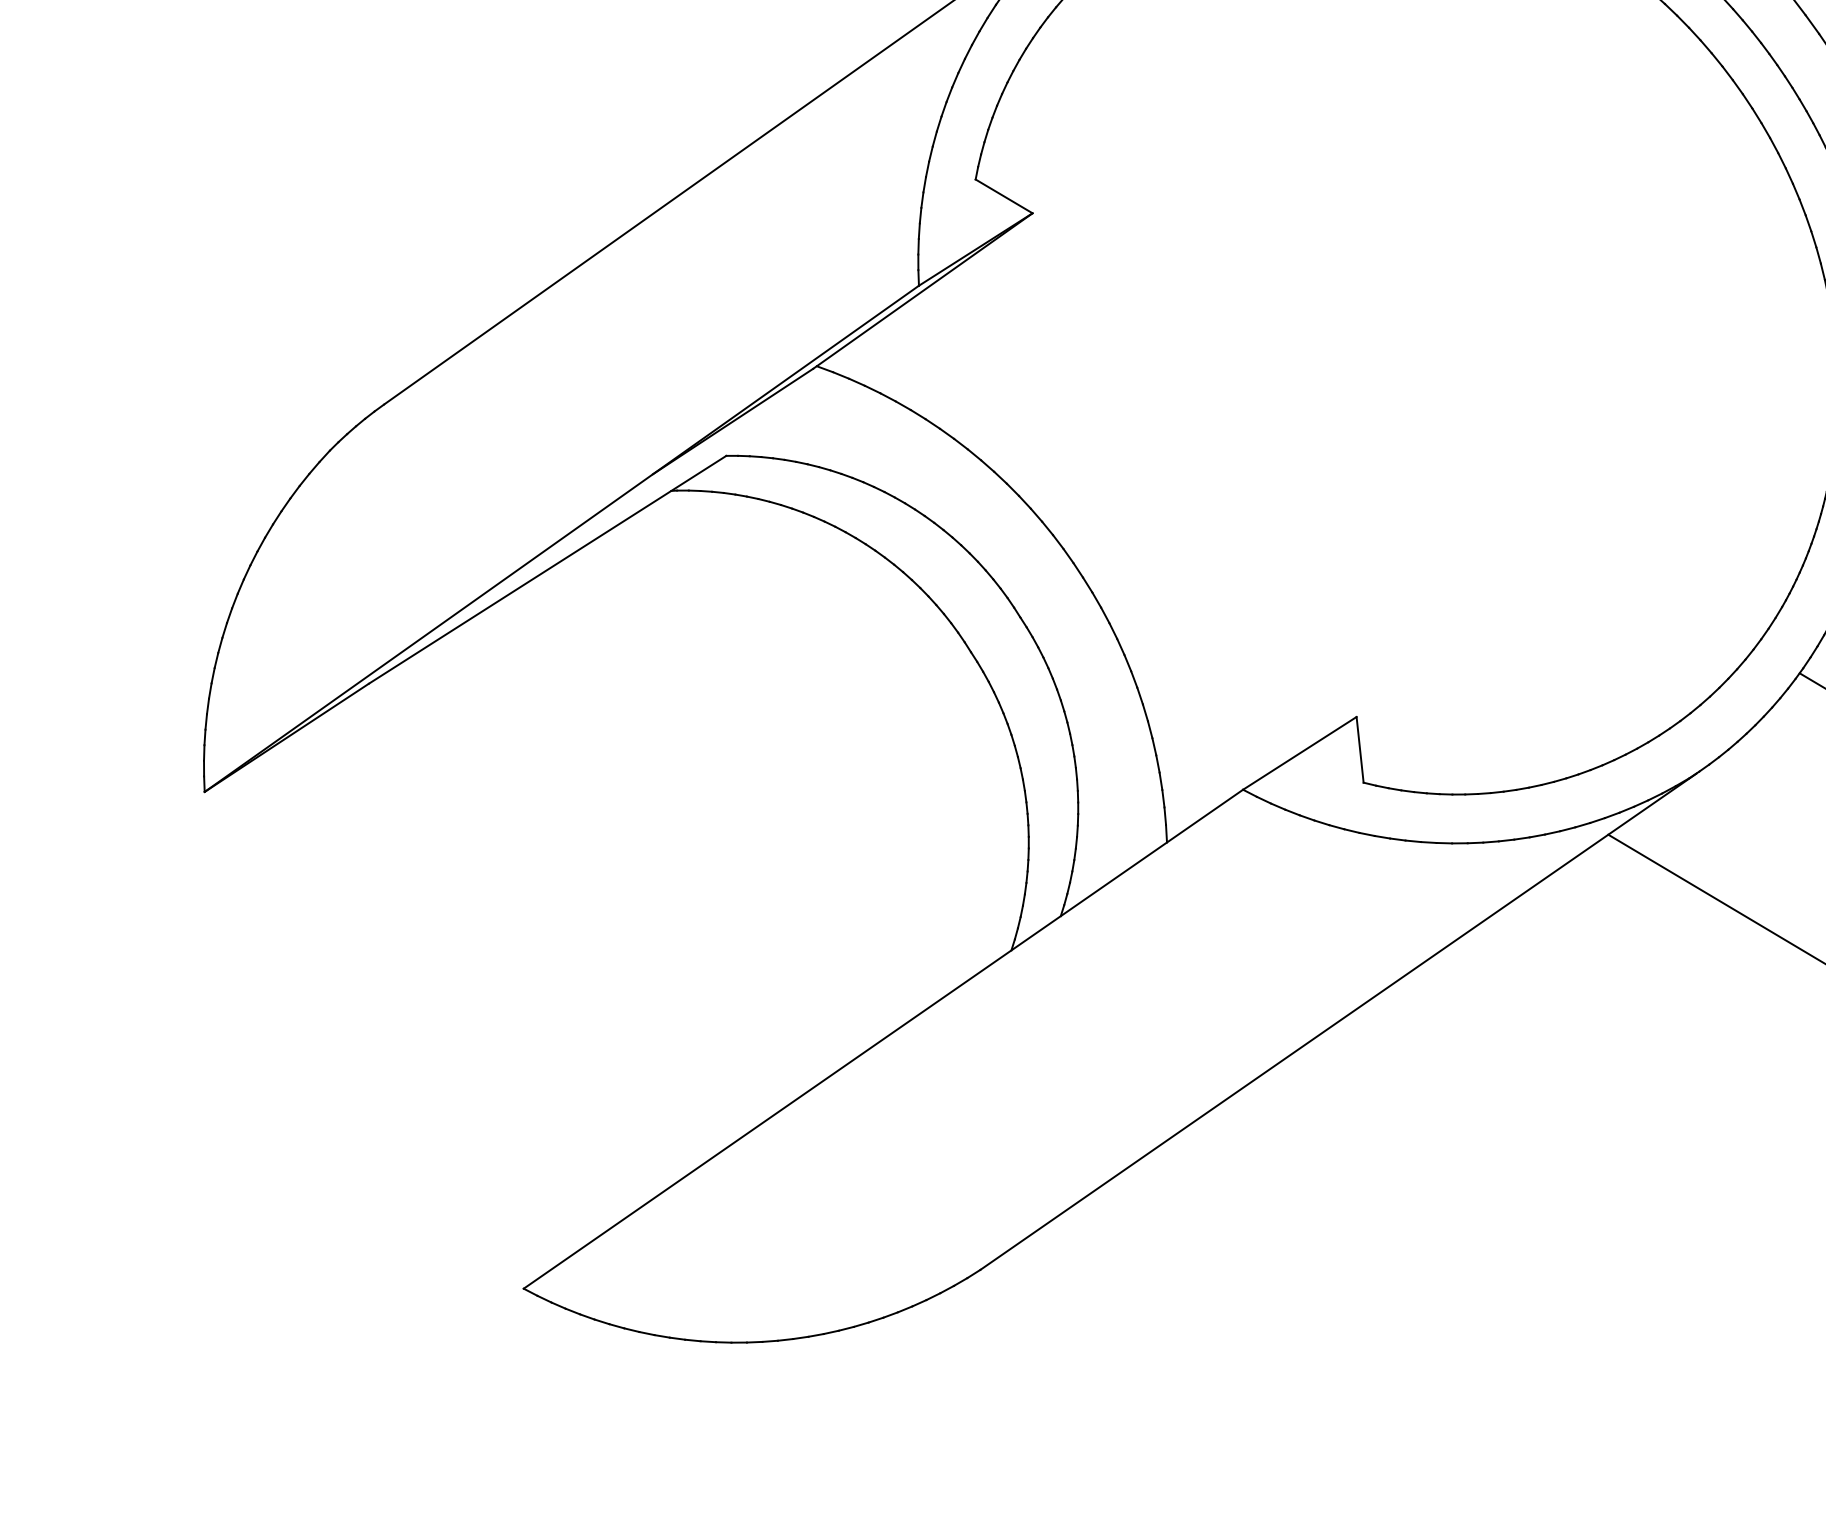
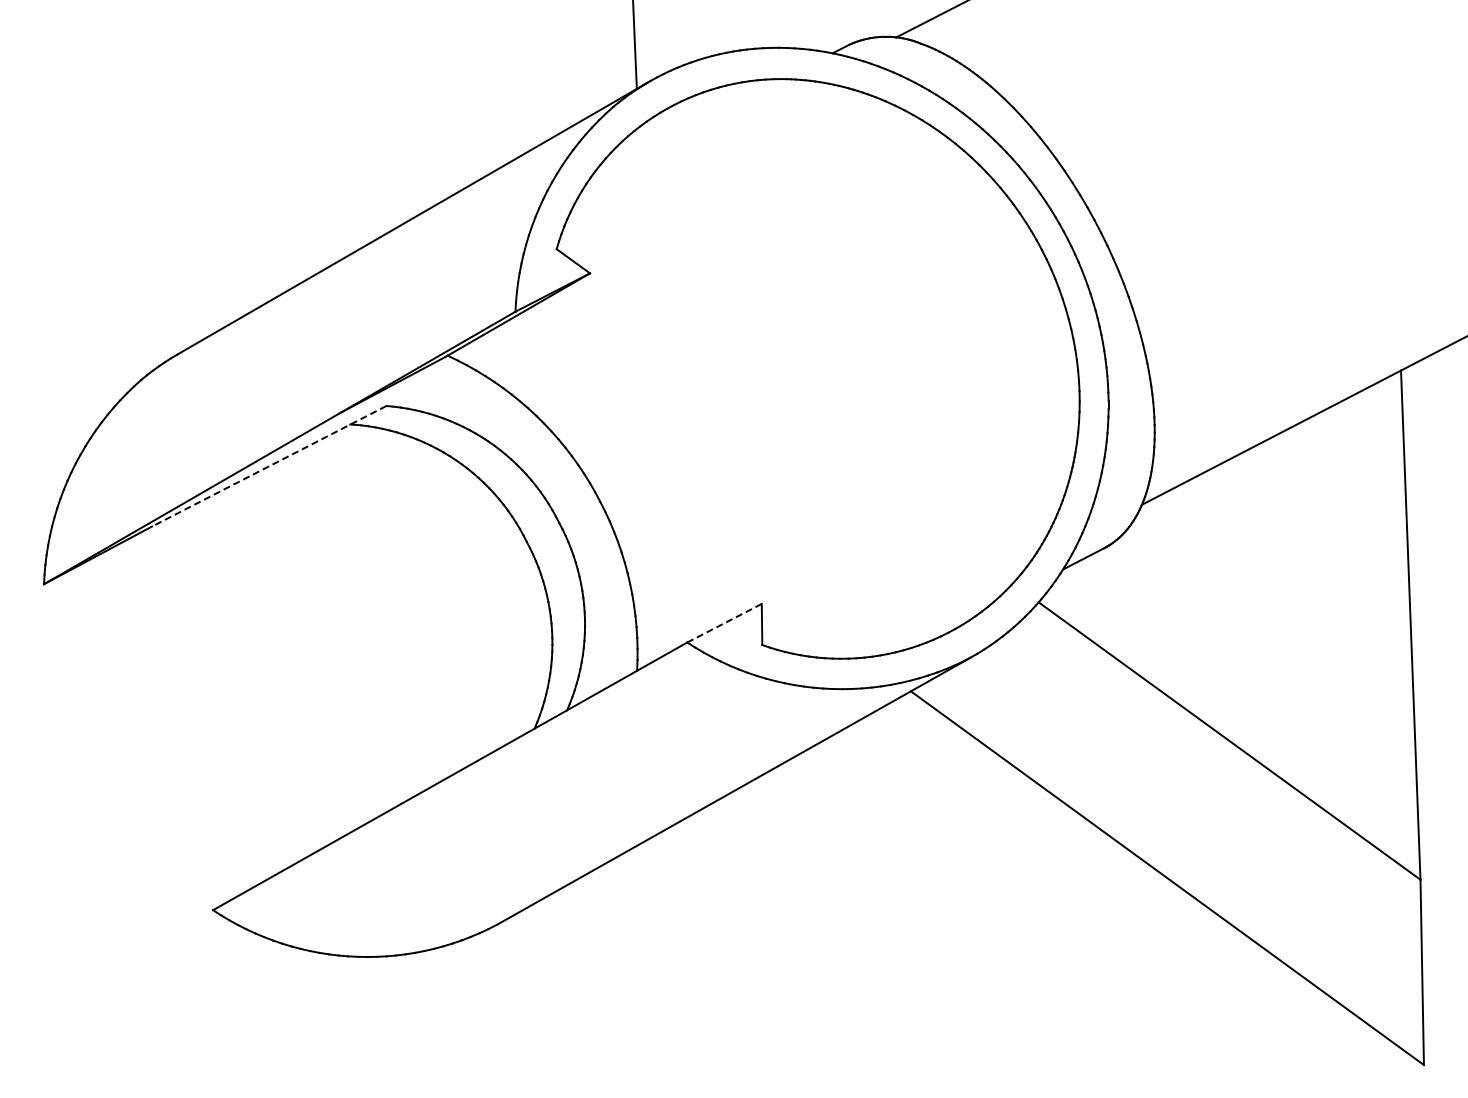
line: (548, 570) -> (269, 466), solid -> dashed
line: (1299, 753) -> (724, 623), solid -> dashed

